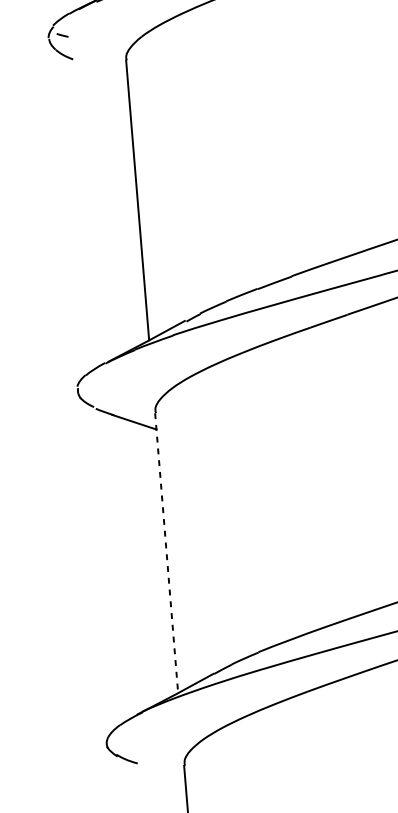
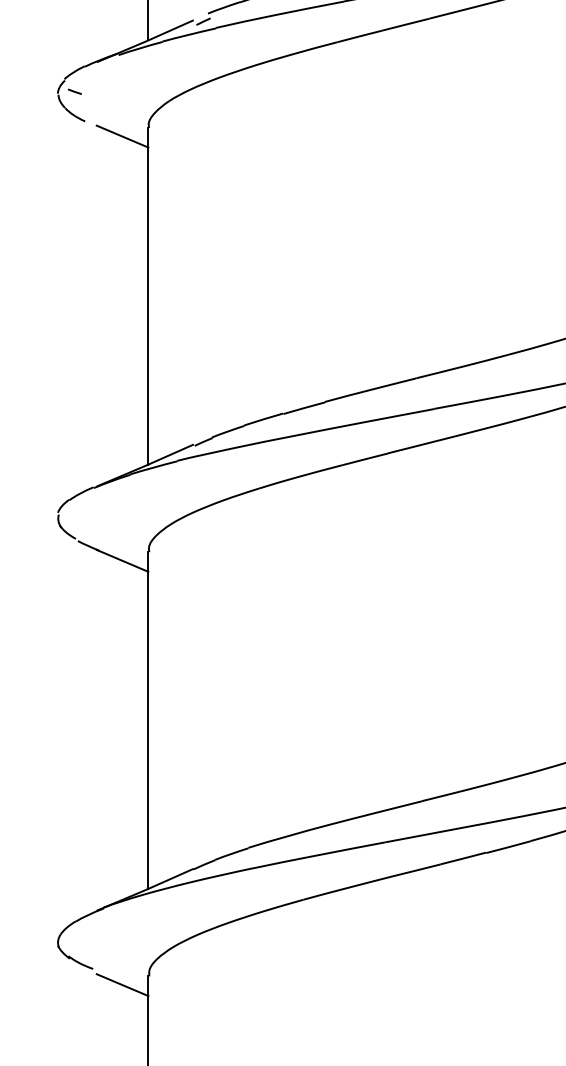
line: (105, 69) -> (122, 136), added
line: (166, 553) -> (148, 721), dashed -> solid
line: (163, 775) -> (122, 985), added

